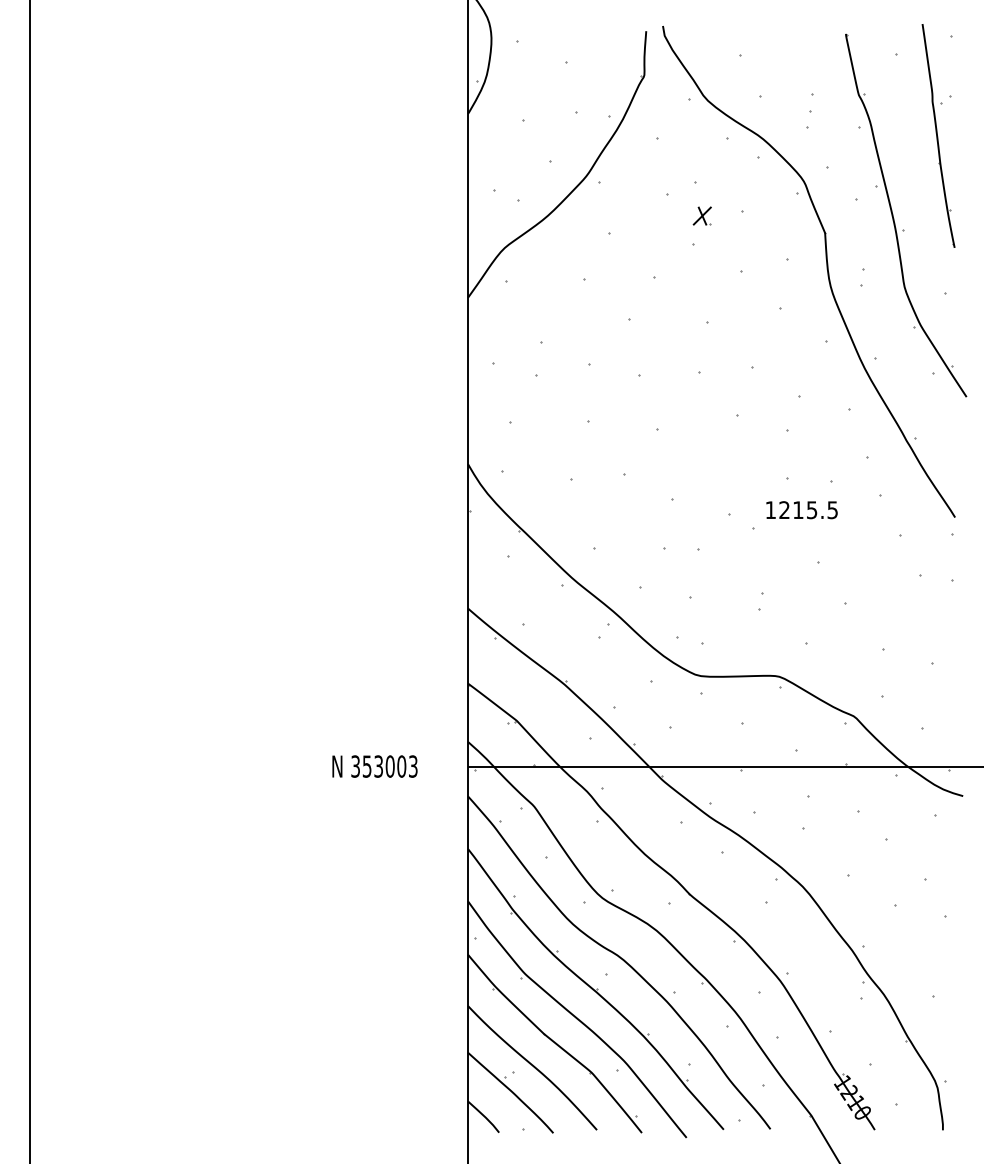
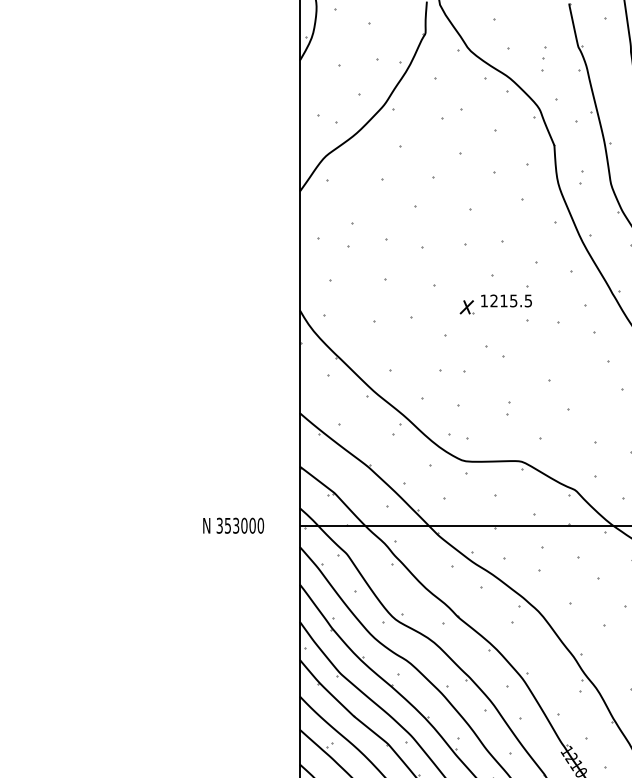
part: (701, 215) -> (466, 306), moved
text: (801, 510) -> (506, 301), moved
text: (412, 766) -> (260, 525), 353003 -> 353000

